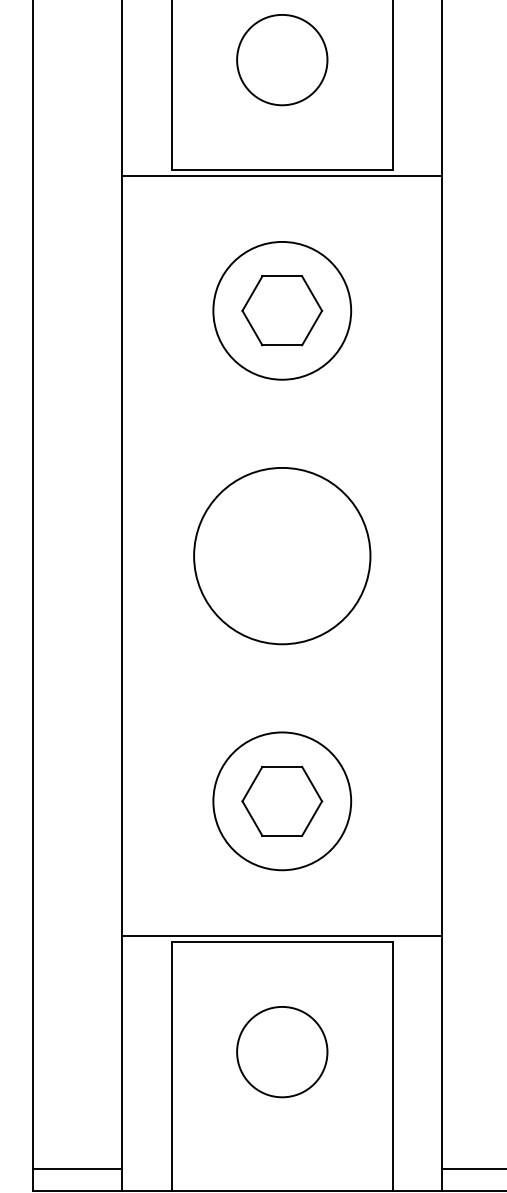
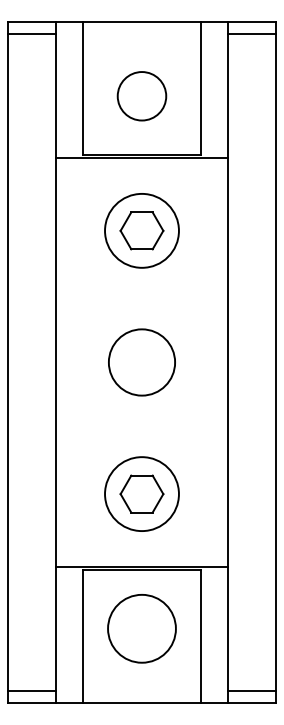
circle: (281, 556) -> (141, 362), size x0.7
circle: (281, 1051) -> (141, 628), size x1.4

